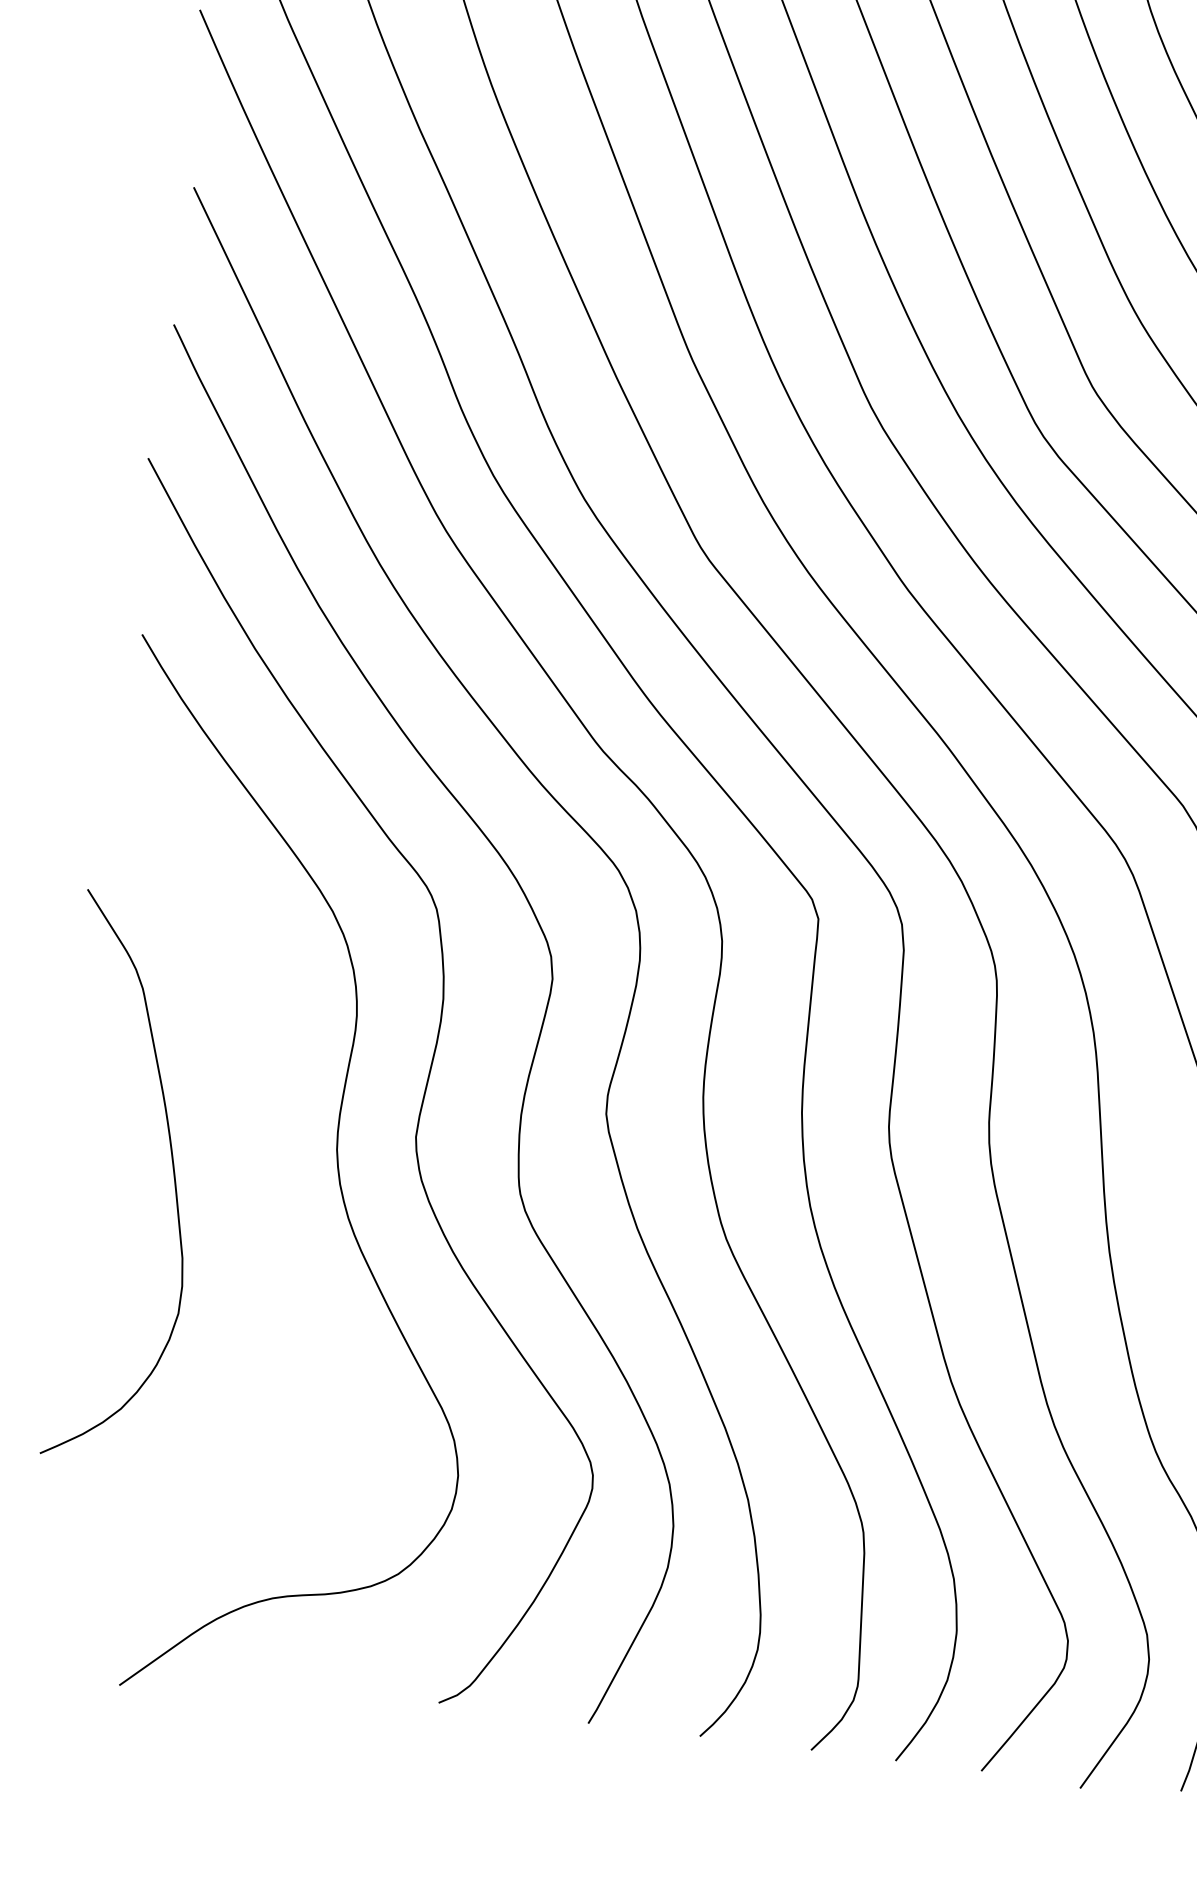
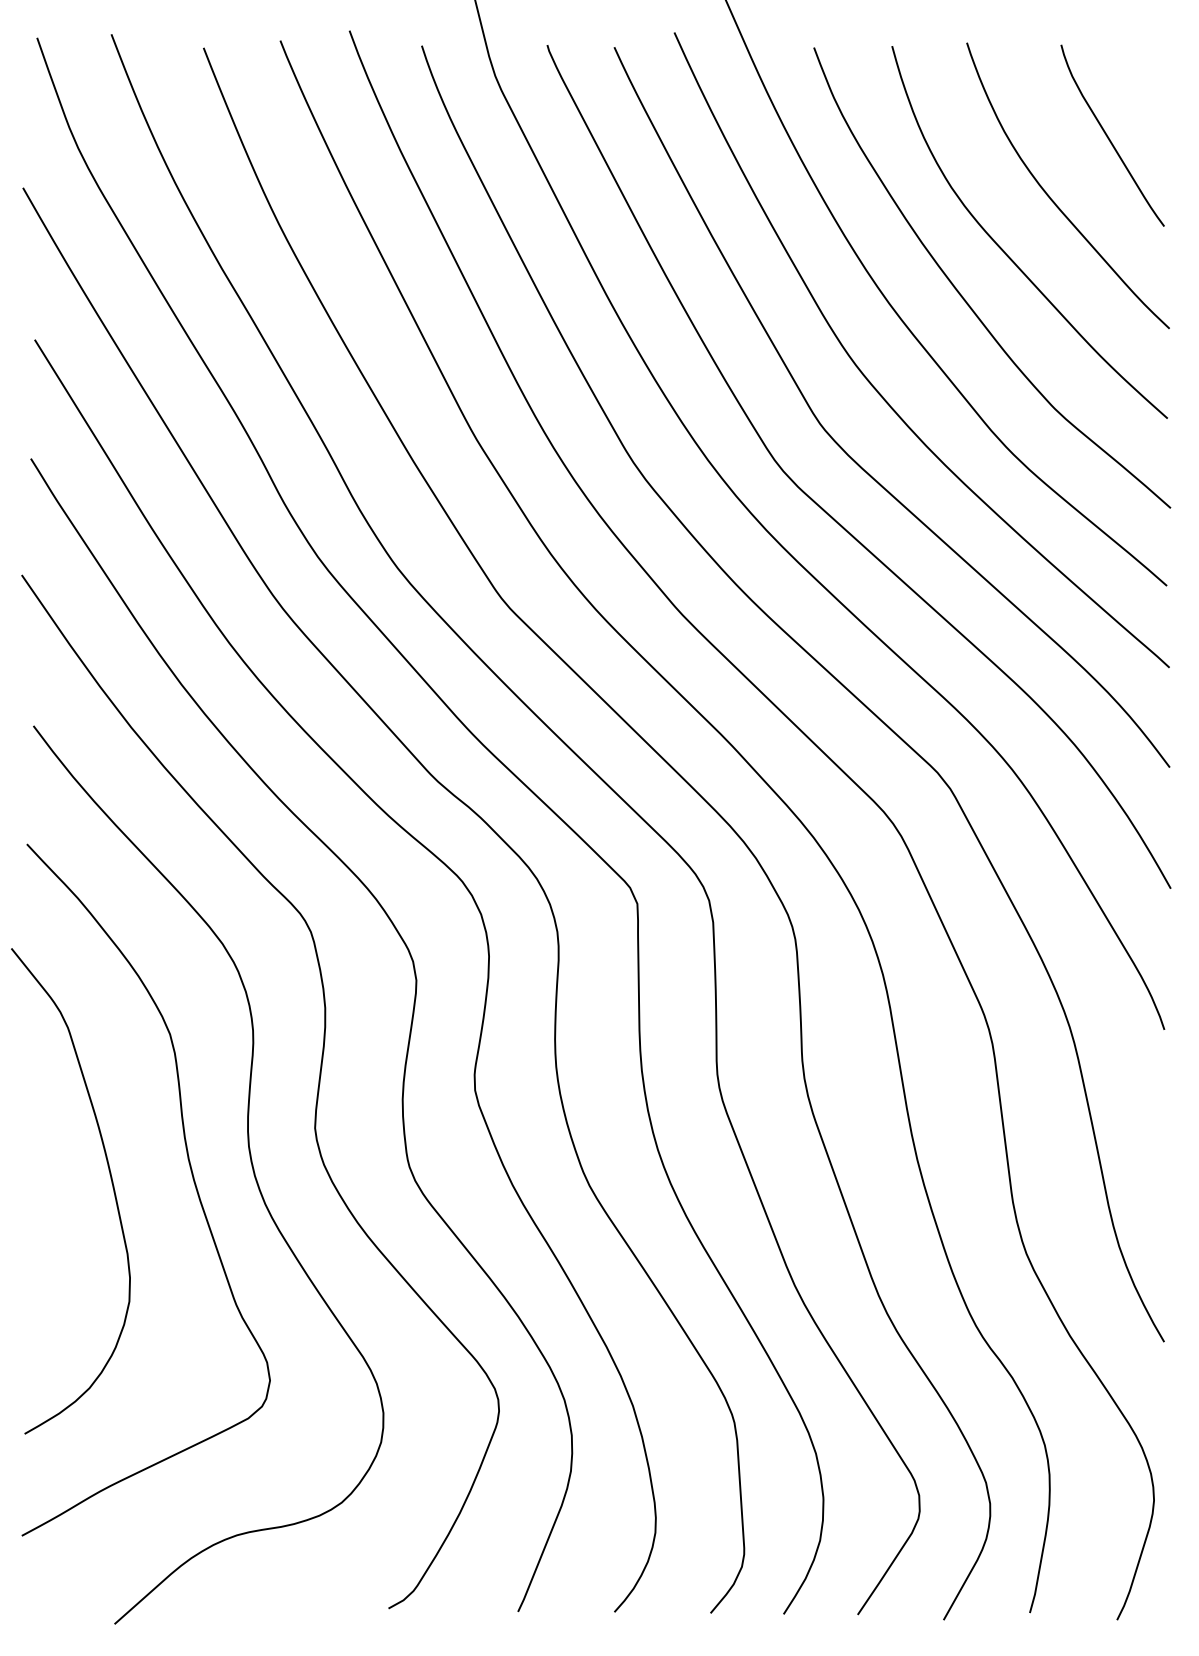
curve: (266, 1175) -> (191, 1175), added

